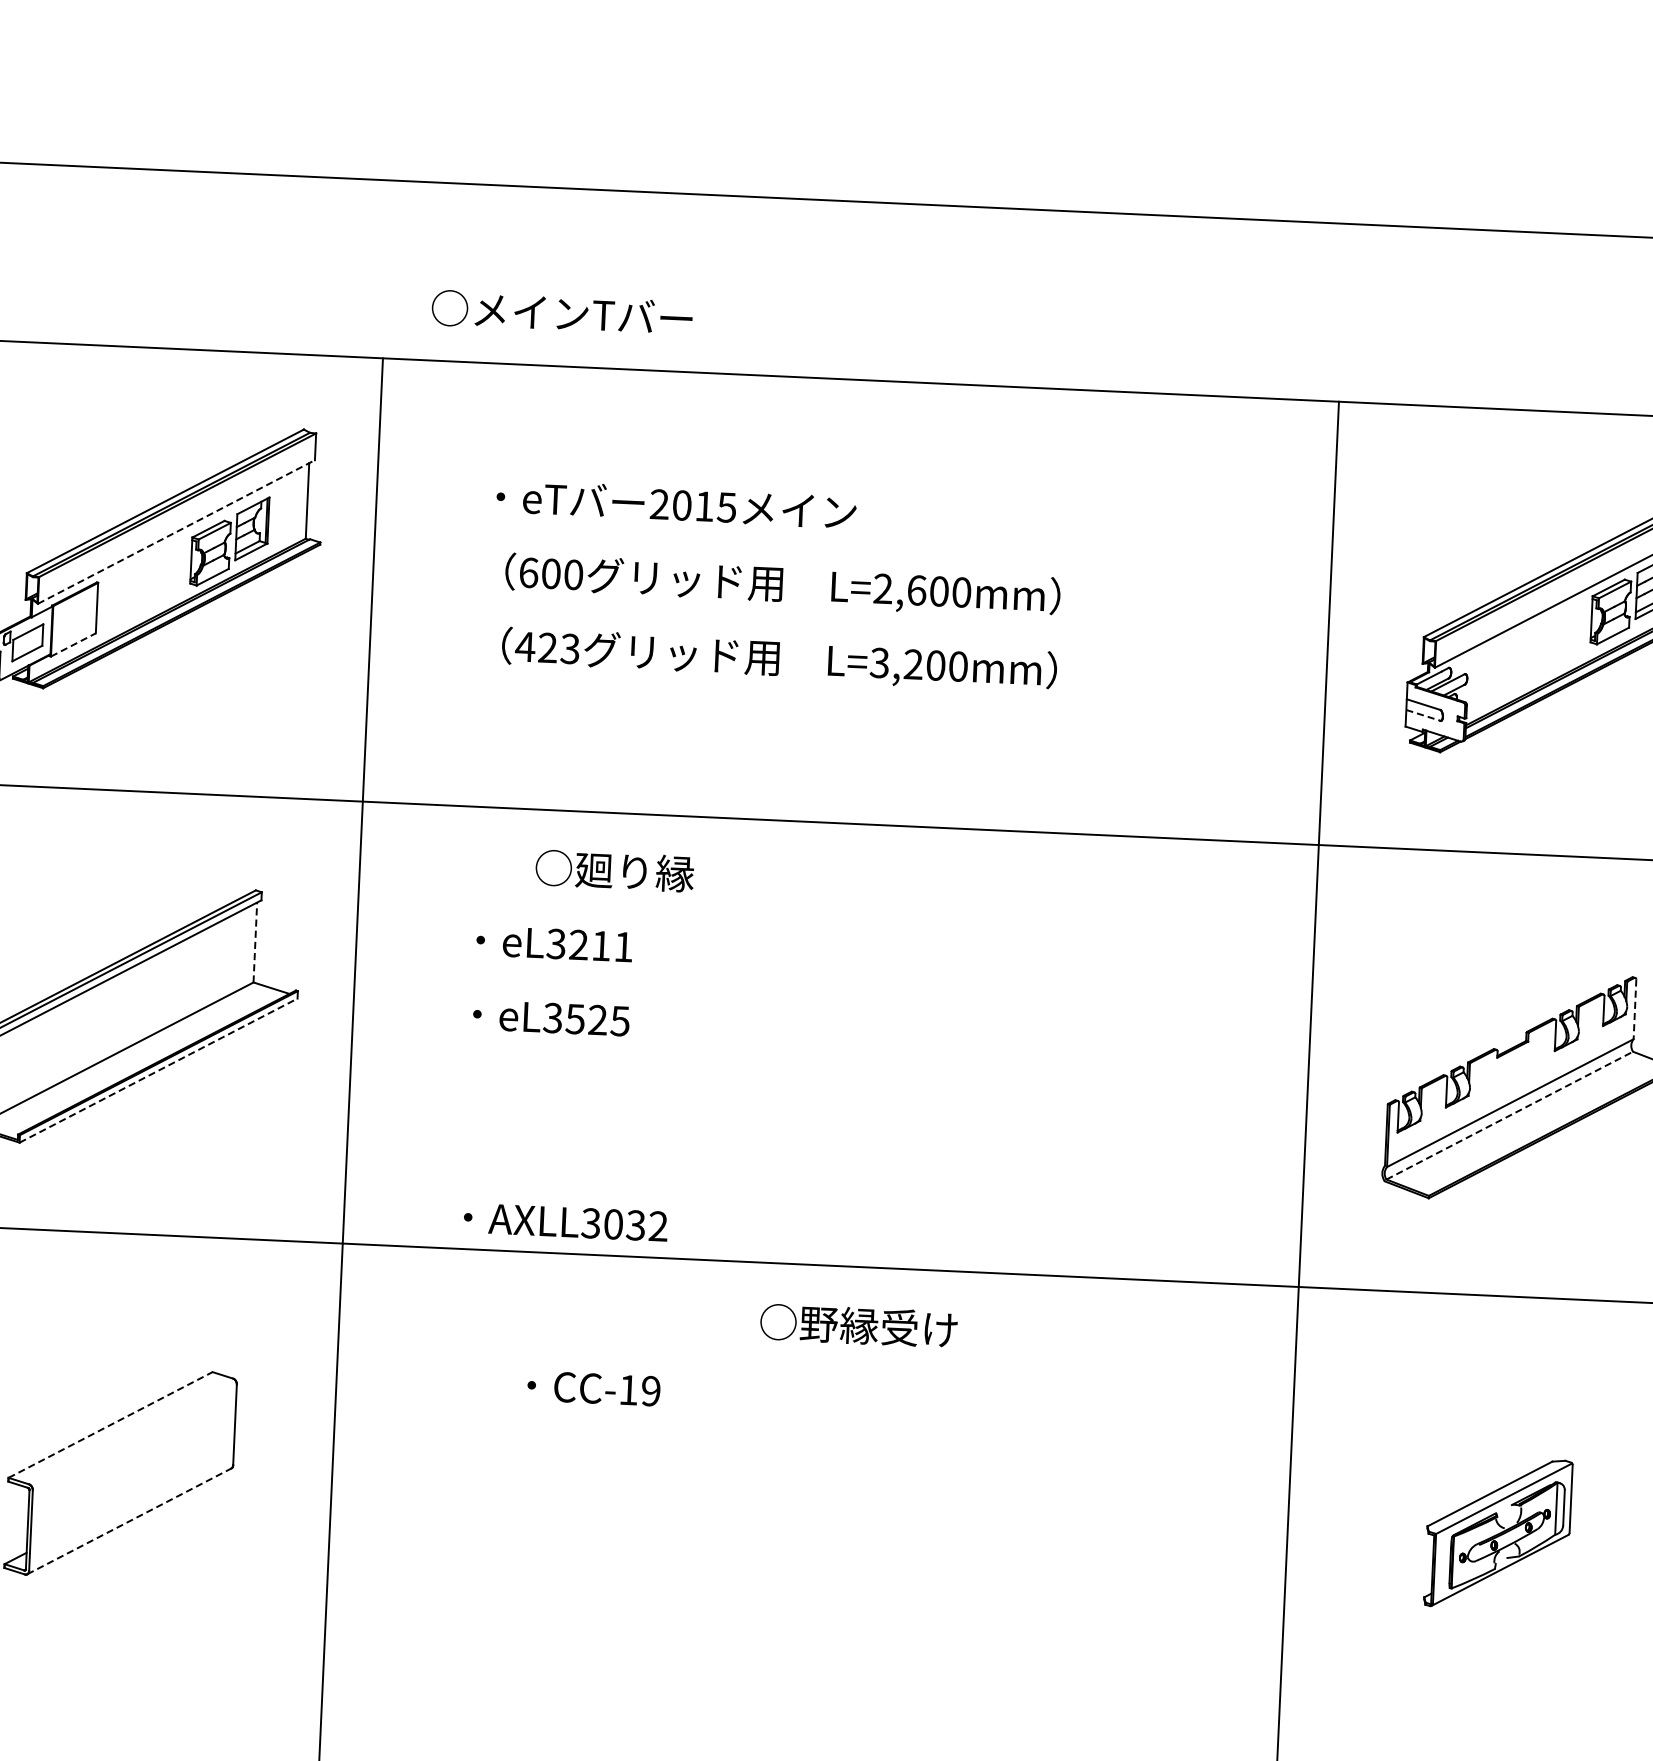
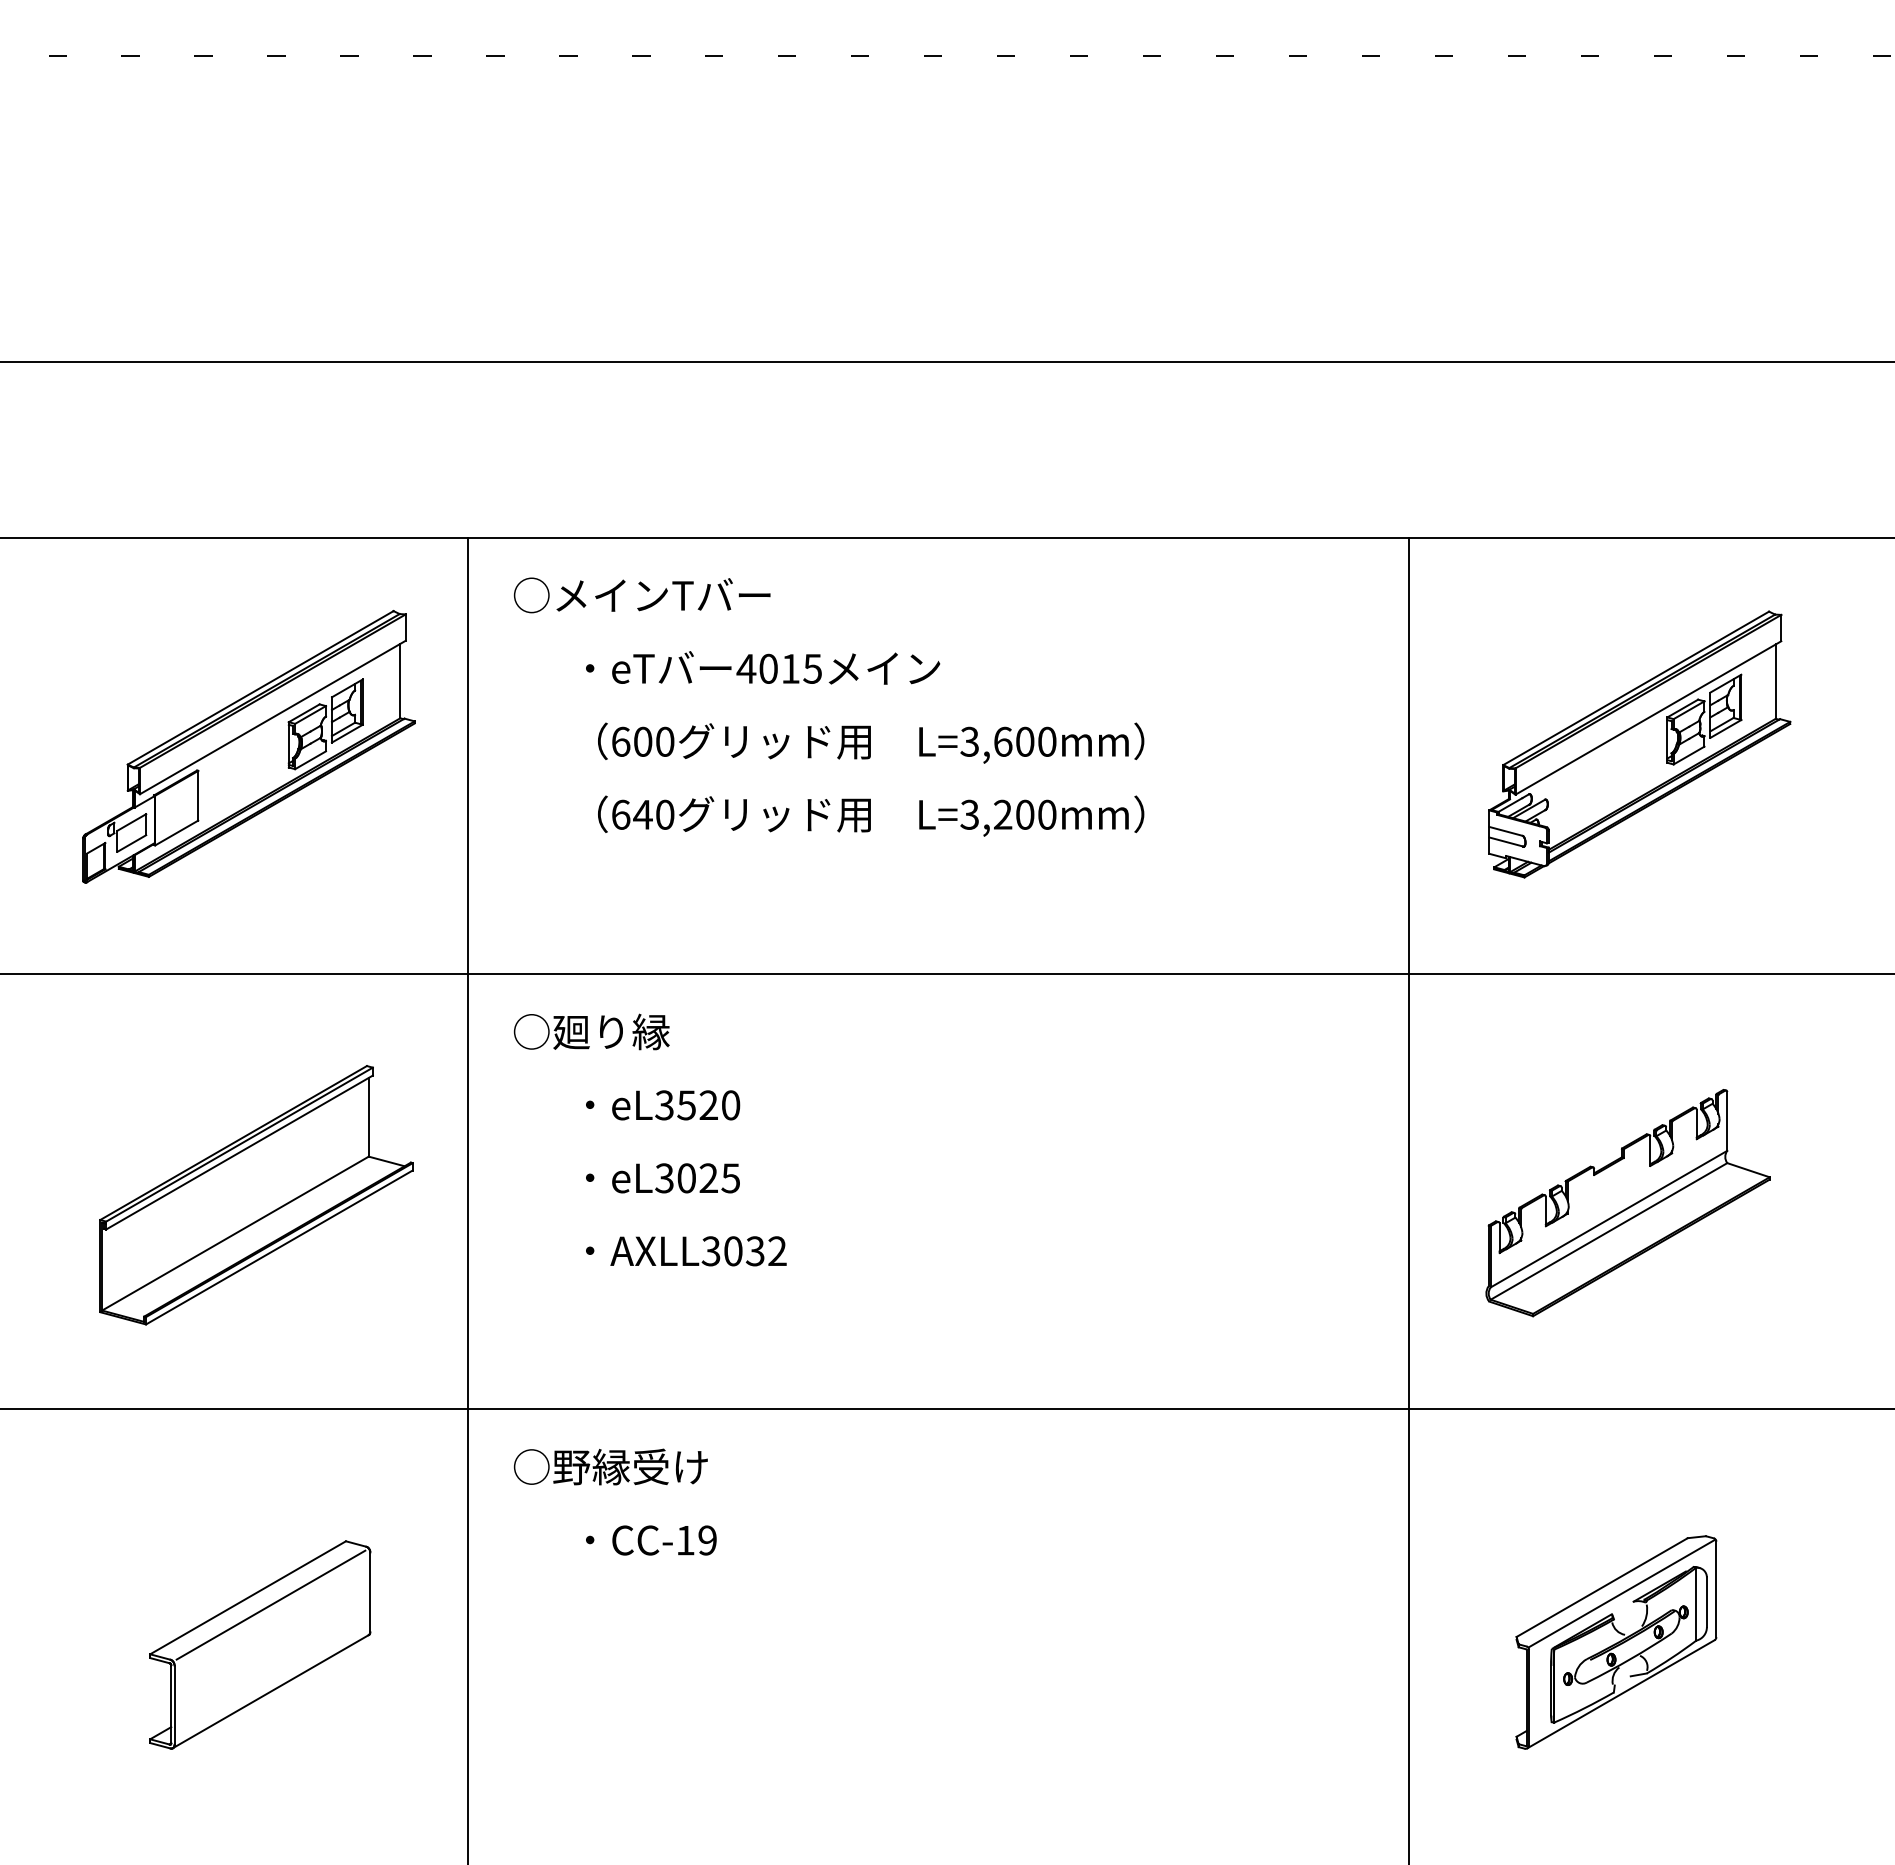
text: (561, 313) -> (641, 595), moved
text: (659, 504) -> (746, 668), 2015 -> 4015
line: (177, 532) -> (273, 717), dashed -> solid
text: (882, 588) -> (969, 741), L=2,600mm -> L=3,600mm
line: (73, 645) -> (176, 833), dashed -> solid
text: (547, 647) -> (642, 814), 423 -> 640
line: (1423, 715) -> (1506, 842), dashed -> solid
text: (614, 870) -> (591, 1031), moved
line: (255, 941) -> (368, 1116), dashed -> solid
text: (600, 946) -> (708, 1105), eL3211 -> eL3520
line: (1635, 1009) -> (1727, 1121), dashed -> solid
text: (575, 1019) -> (686, 1178), eL3525 -> eL3025
line: (158, 1070) -> (279, 1247), dashed -> solid
line: (1510, 1115) -> (1609, 1231), dashed -> solid
text: (566, 1222) -> (686, 1251), moved
text: (858, 1325) -> (610, 1466), moved
text: (594, 1388) -> (651, 1540), moved
line: (111, 1424) -> (248, 1597), dashed -> solid
line: (133, 1432) -> (270, 1604), added
line: (130, 1521) -> (271, 1691), dashed -> solid
part: (1498, 1533) -> (1616, 1642), size x1.43

